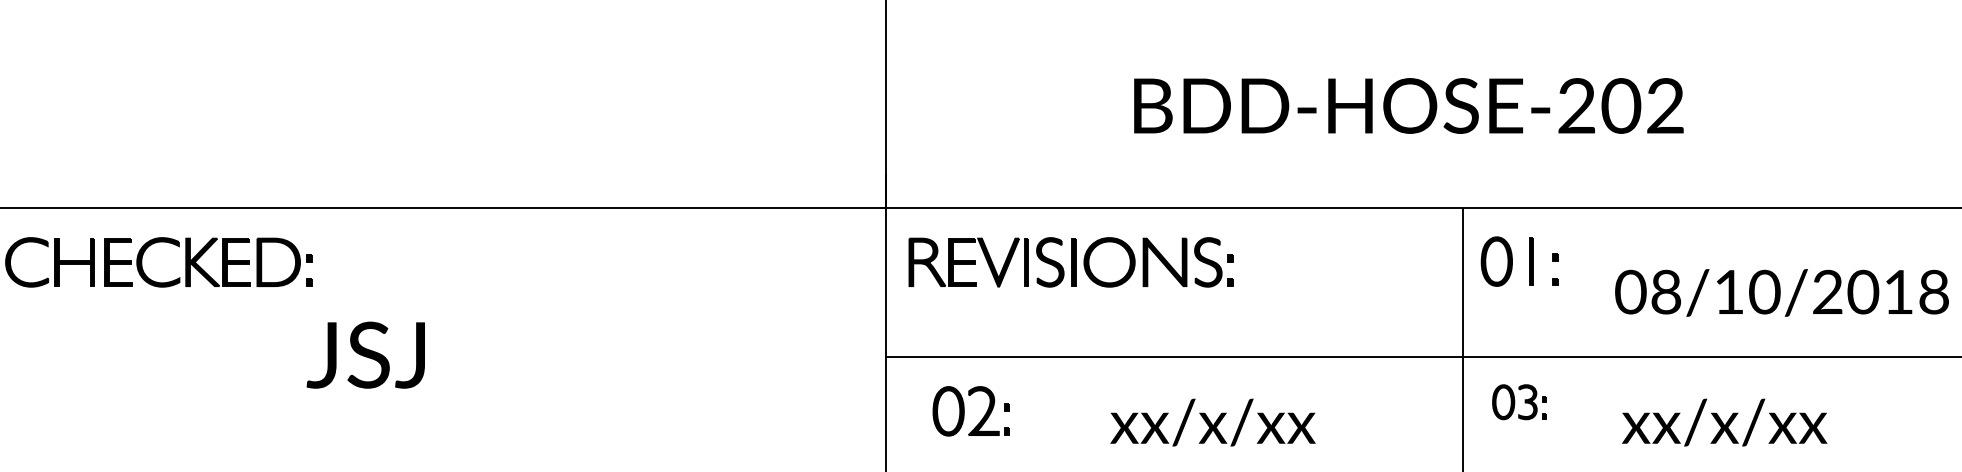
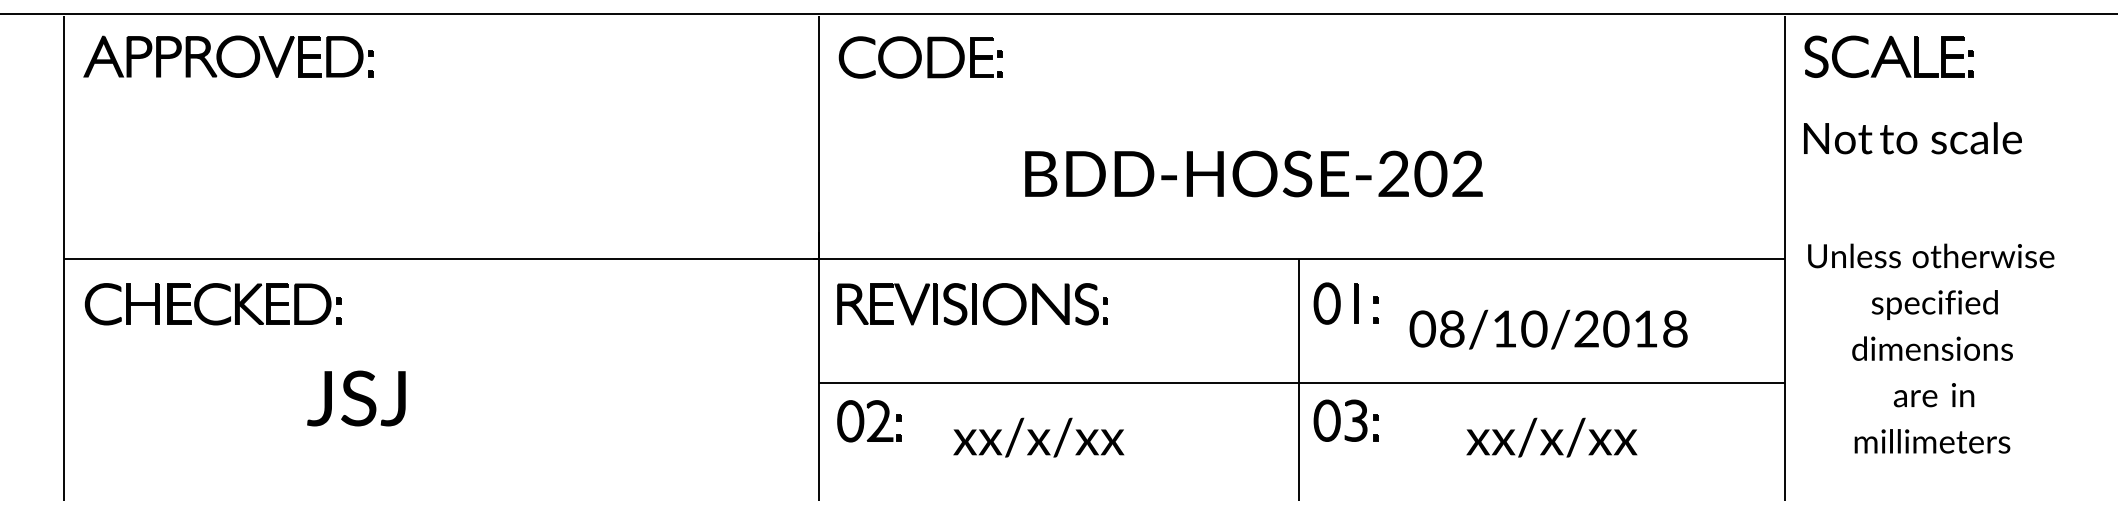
text: (1781, 292) -> (1548, 329), moved
text: (365, 355) -> (356, 398), moved
part: (1518, 402) -> (1345, 420), size x1.43
part: (971, 411) -> (869, 421), moved
text: (1212, 422) -> (1038, 437), moved
text: (1724, 422) -> (1551, 437), moved

